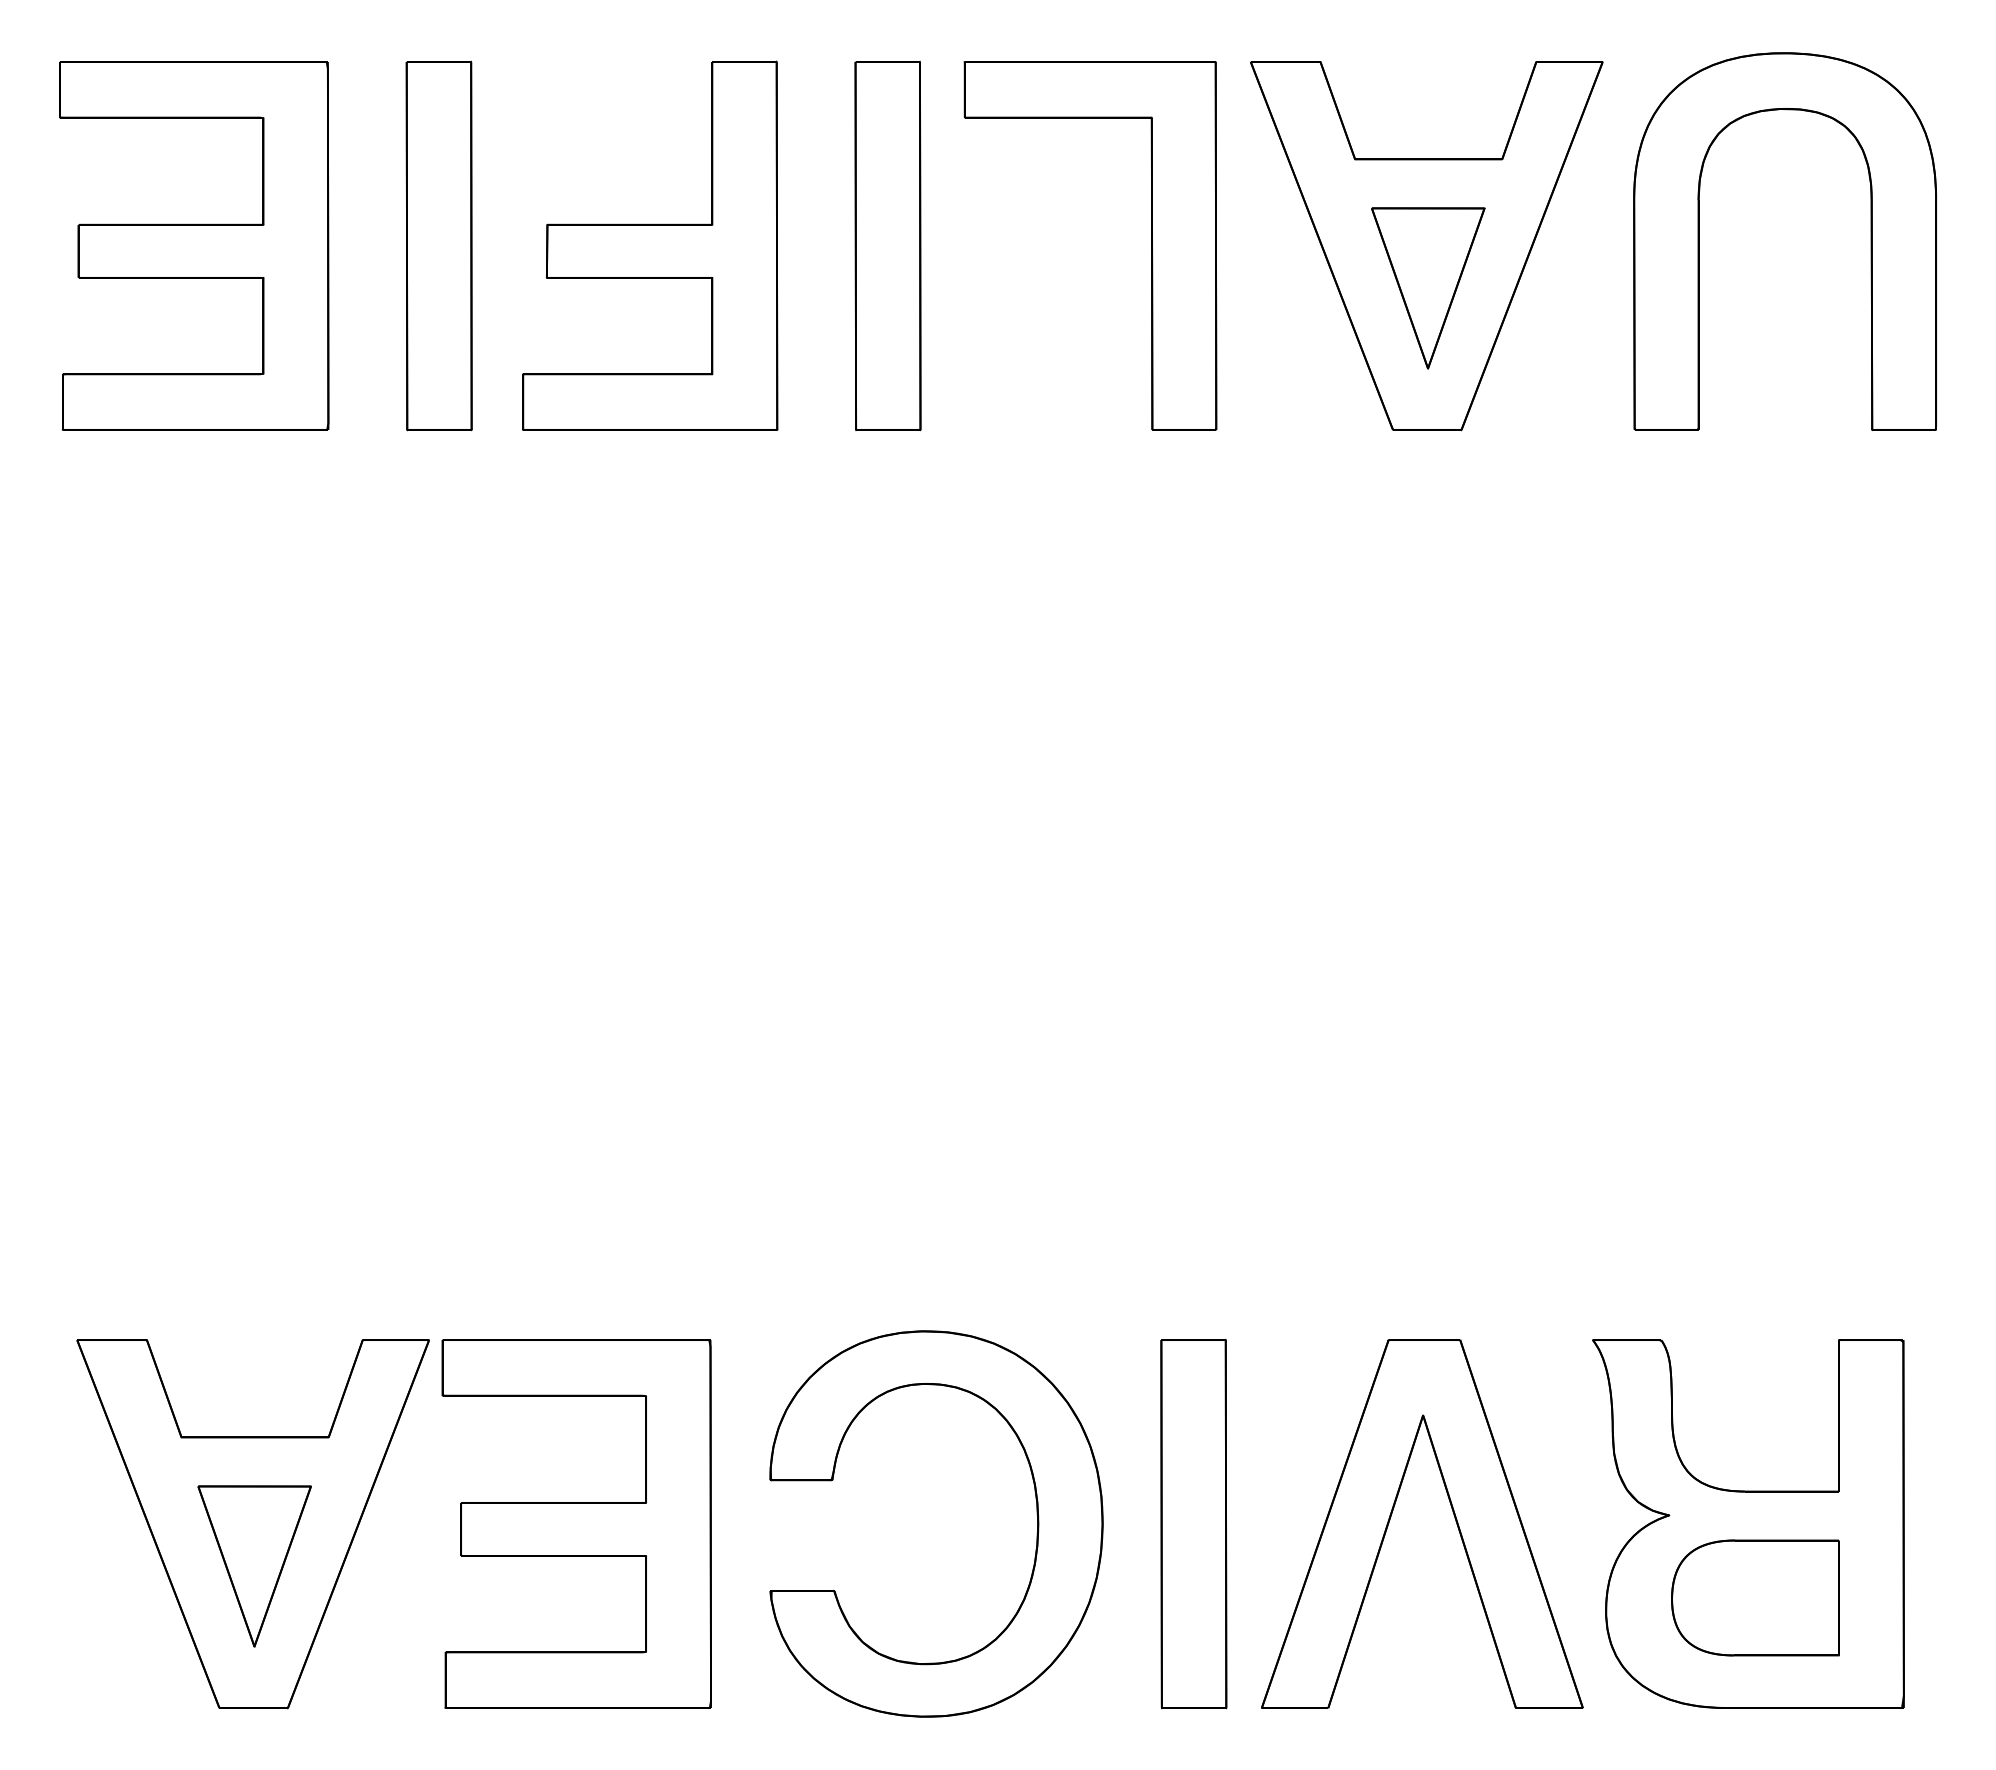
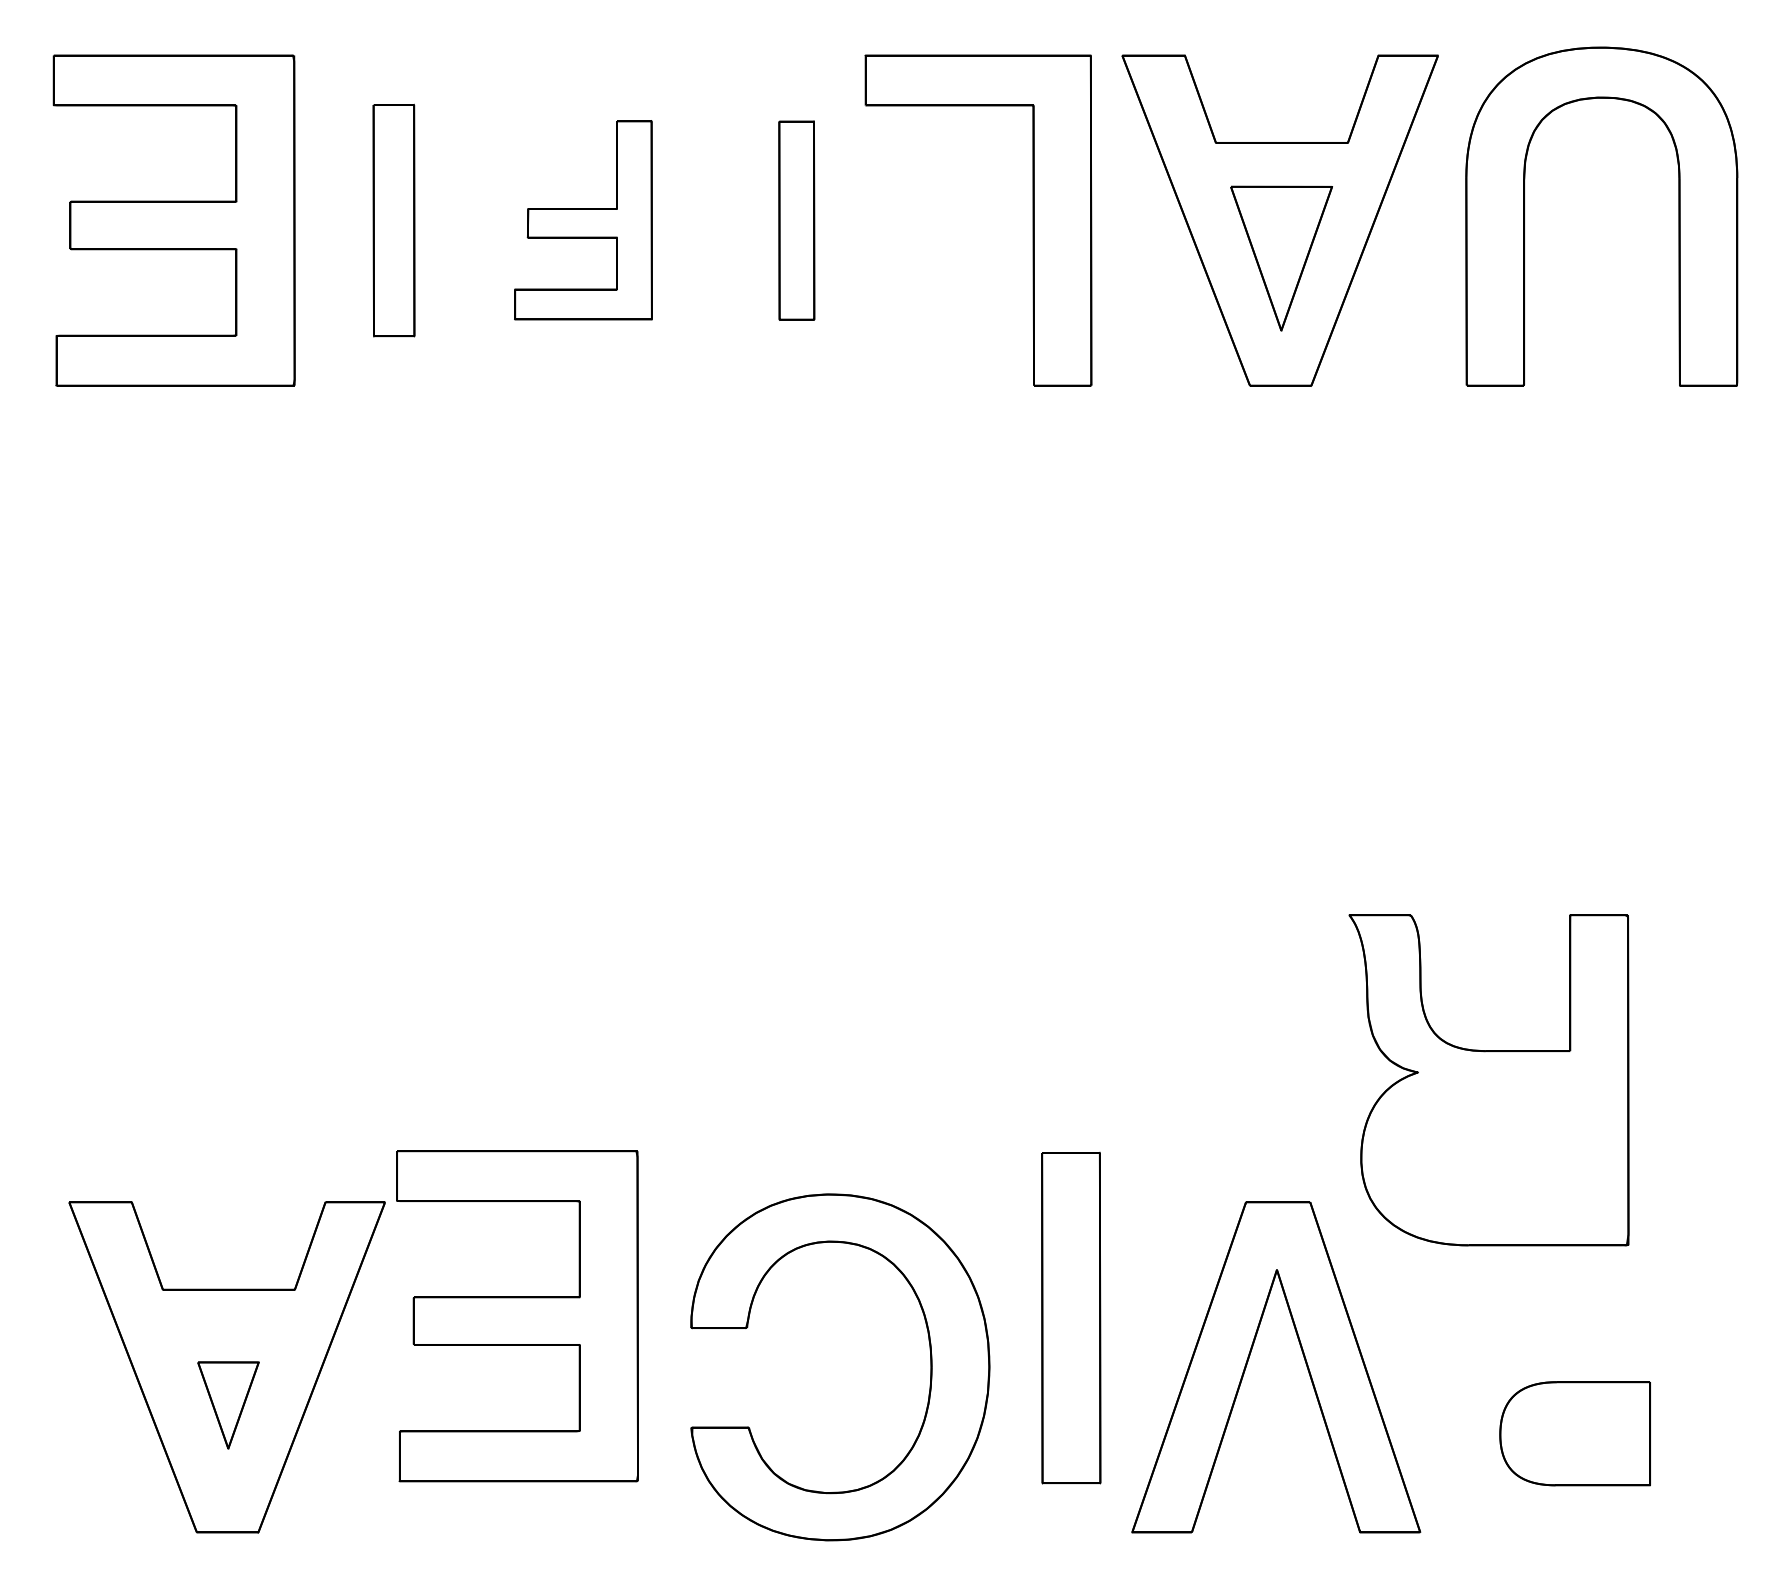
part: (438, 245) -> (393, 220), size x0.7
part: (650, 245) -> (583, 220), size x0.6
part: (887, 245) -> (796, 220), size x0.6
part: (576, 1523) -> (517, 1315), moved
part: (1748, 1523) -> (1489, 1079), moved
part: (1193, 1524) -> (1070, 1318), moved
part: (254, 1566) -> (228, 1405), size x0.6

